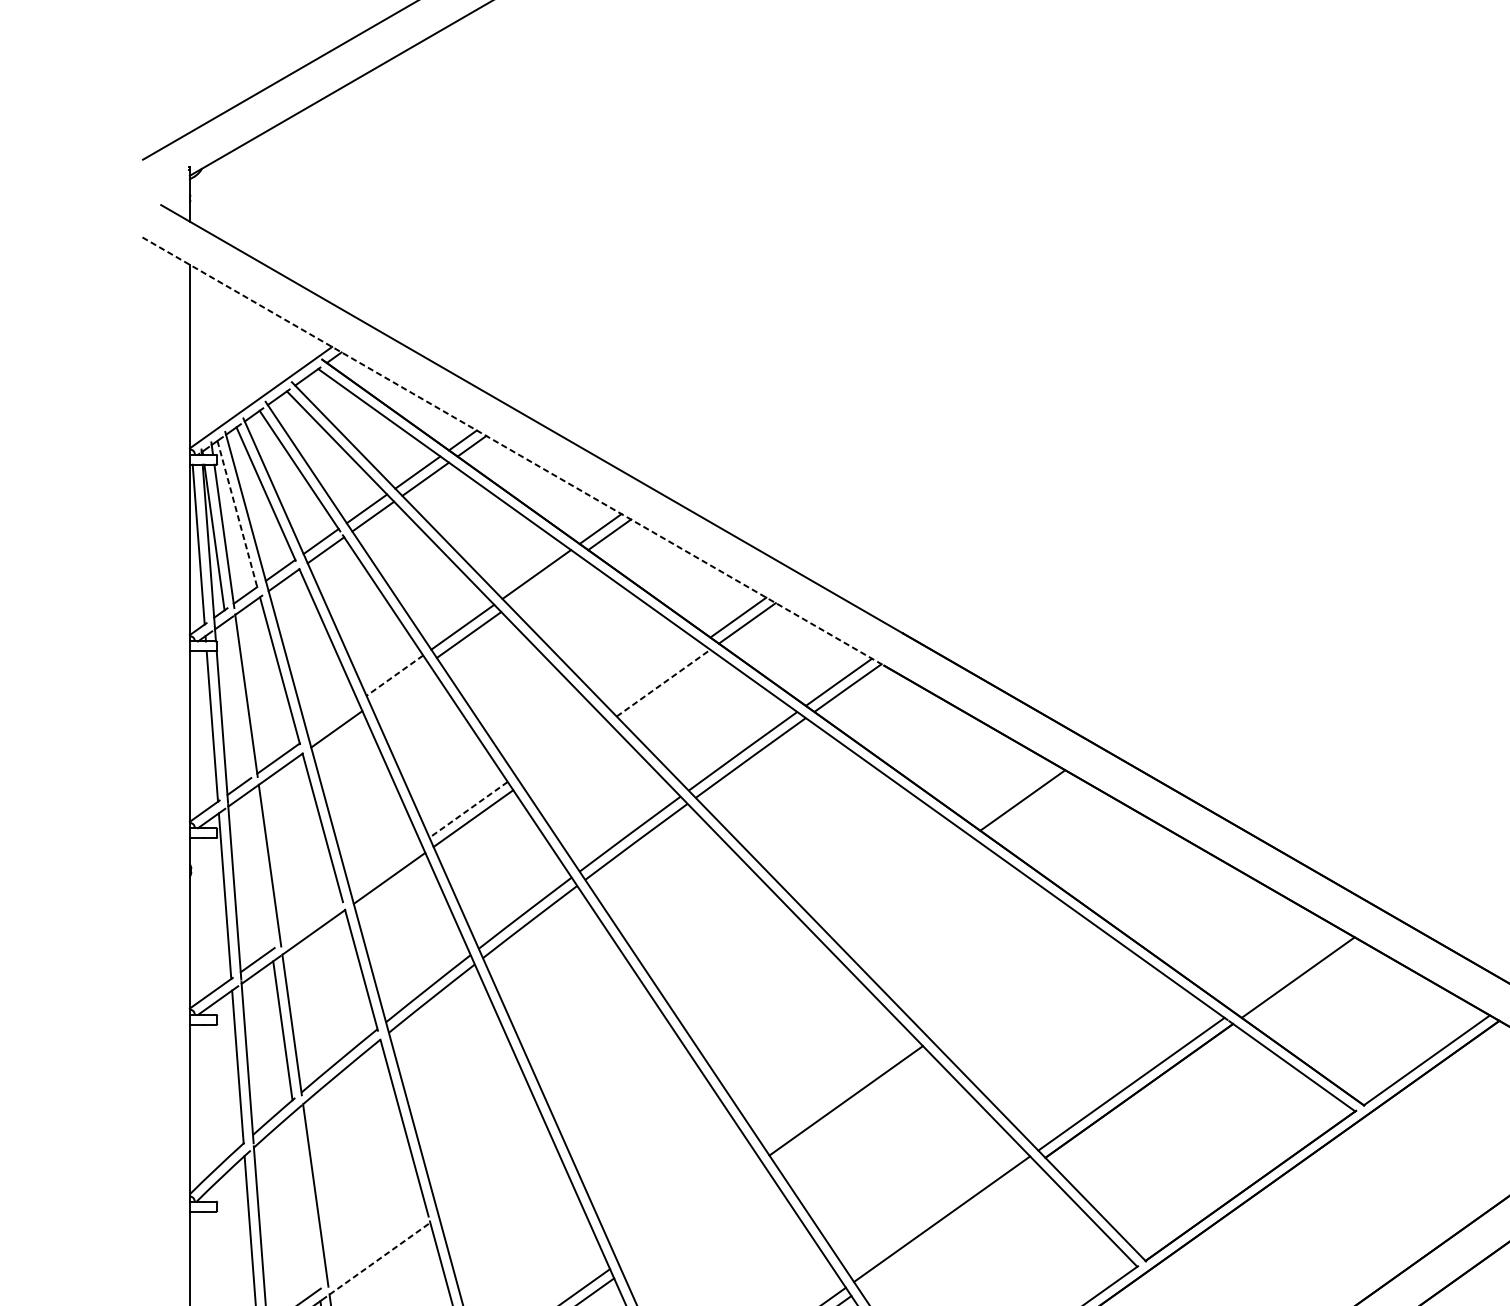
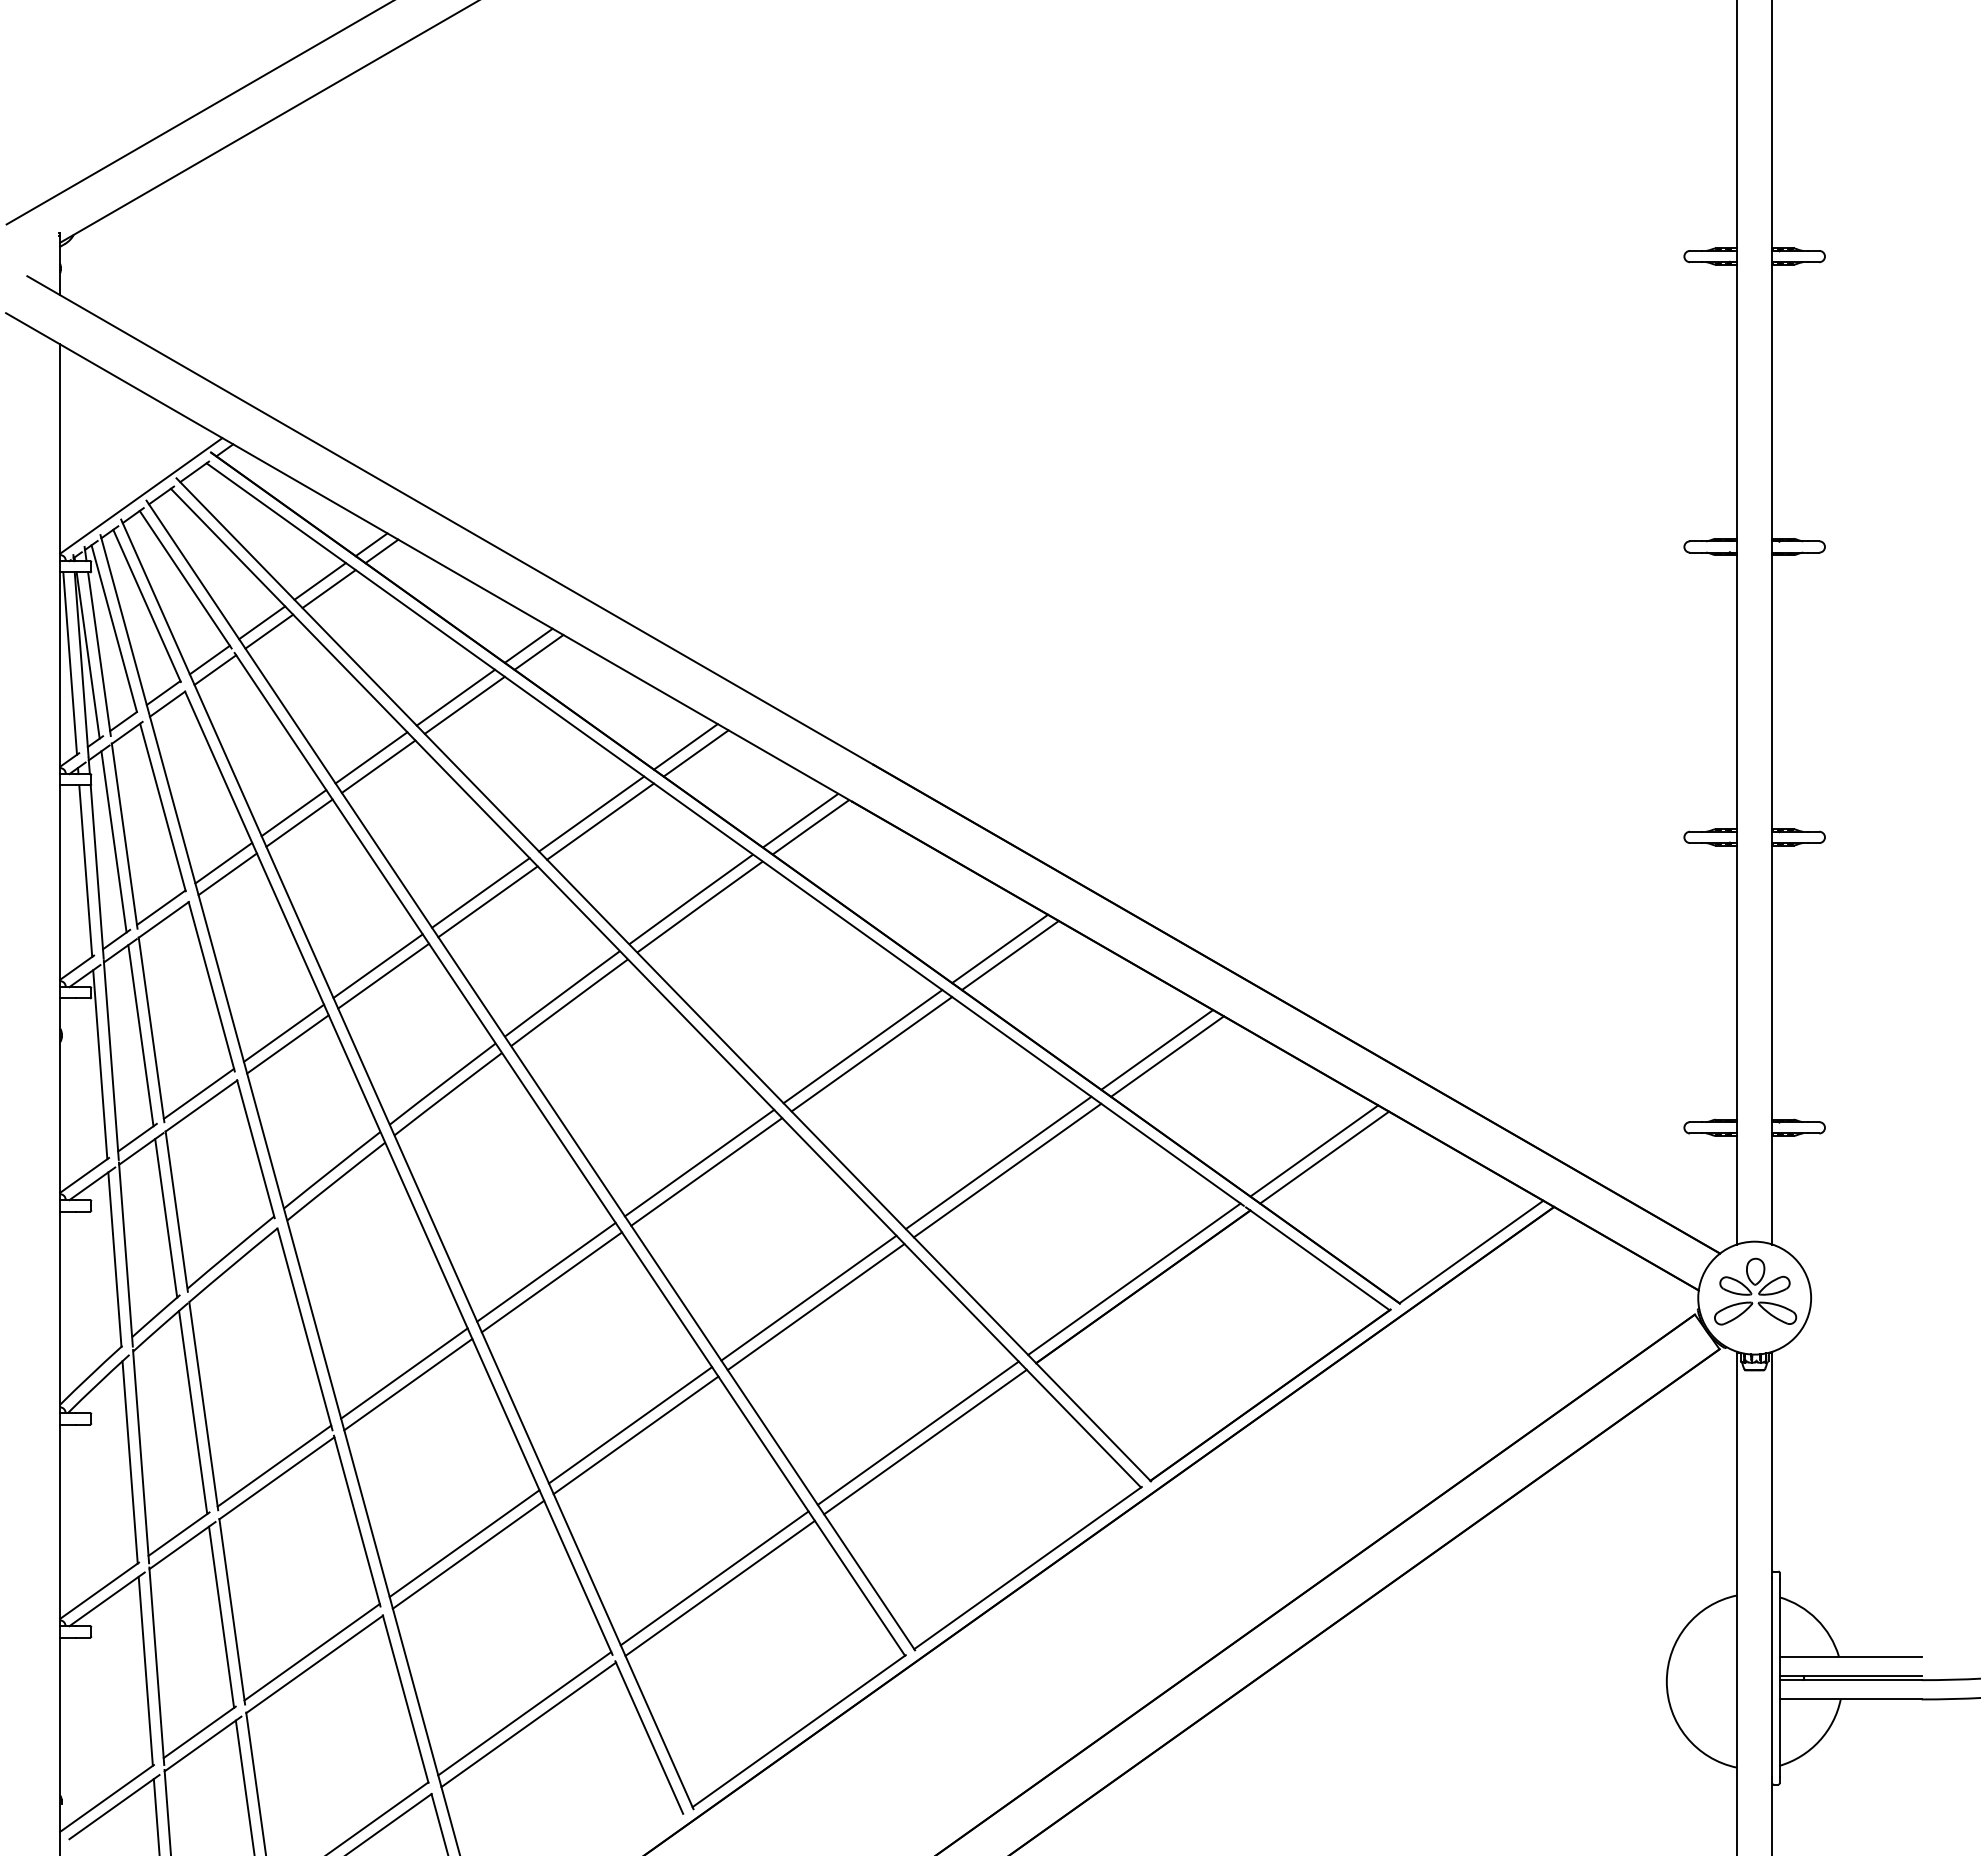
line: (513, 451) -> (429, 557), dashed -> solid
line: (237, 514) -> (114, 629), dashed -> solid
line: (544, 580) -> (464, 704), added
line: (395, 676) -> (294, 813), dashed -> solid
line: (655, 676) -> (591, 813), added
line: (399, 683) -> (299, 822), added
line: (663, 683) -> (600, 821), dashed -> solid
line: (236, 700) -> (113, 841), added
line: (333, 718) -> (223, 862), added
line: (558, 745) -> (480, 892), added
line: (564, 753) -> (487, 901), added
line: (1014, 794) -> (1000, 948), added
line: (468, 810) -> (378, 966), dashed -> solid
line: (385, 867) -> (283, 1032), added
line: (260, 870) -> (140, 1035), added
line: (893, 880) -> (862, 1046), added
line: (1151, 882) -> (1157, 1049), added
line: (901, 887) -> (871, 1054), added
line: (1160, 888) -> (1167, 1056), added
line: (311, 921) -> (198, 1093), added
line: (1289, 971) -> (1314, 1150), added
line: (750, 981) -> (699, 1162), added
line: (1012, 981) -> (998, 1162), added
line: (1020, 988) -> (1007, 1170), added
line: (756, 989) -> (706, 1171), added
line: (616, 1077) -> (546, 1271), added
line: (620, 1087) -> (551, 1282), added
line: (851, 1108) -> (815, 1307), added
line: (491, 1166) -> (404, 1373), added
line: (495, 1176) -> (408, 1384), added
line: (306, 1201) -> (193, 1412), added
line: (689, 1212) -> (630, 1425), added
line: (694, 1221) -> (635, 1435), added
line: (948, 1226) -> (925, 1441), added
line: (377, 1247) -> (274, 1465), added
line: (379, 1258) -> (276, 1478), dashed -> solid

